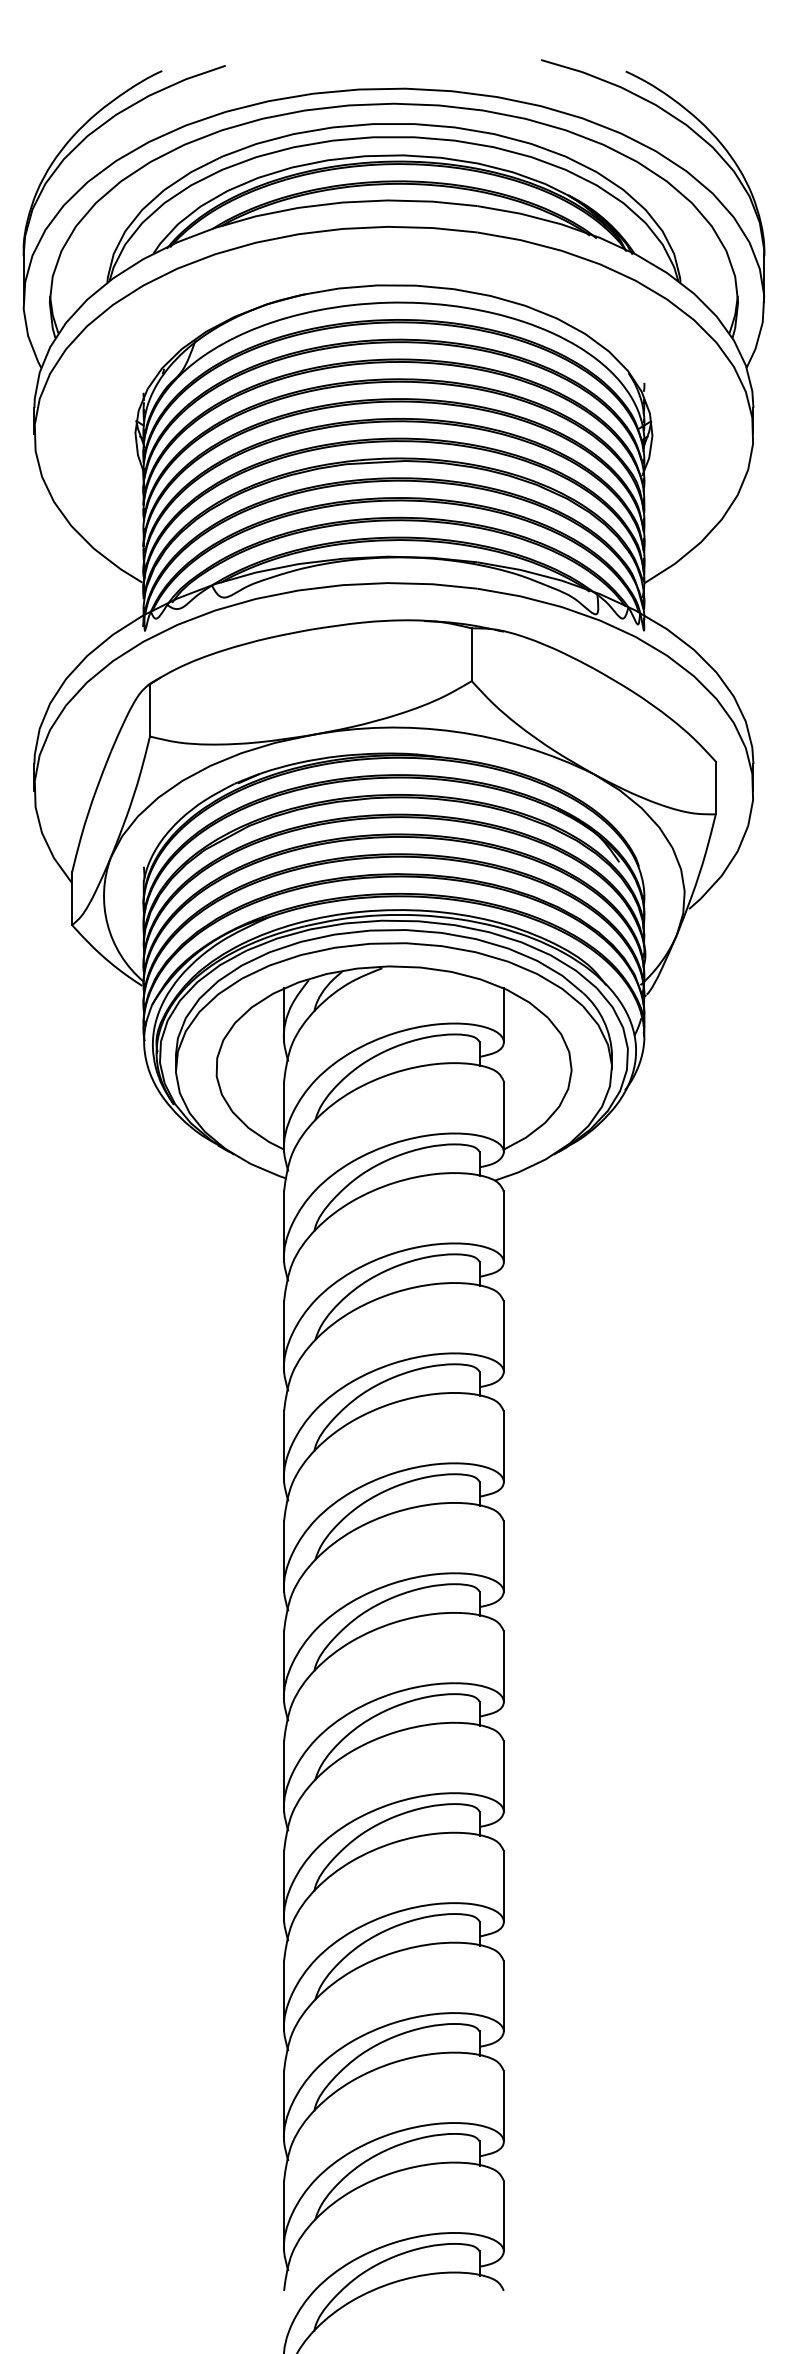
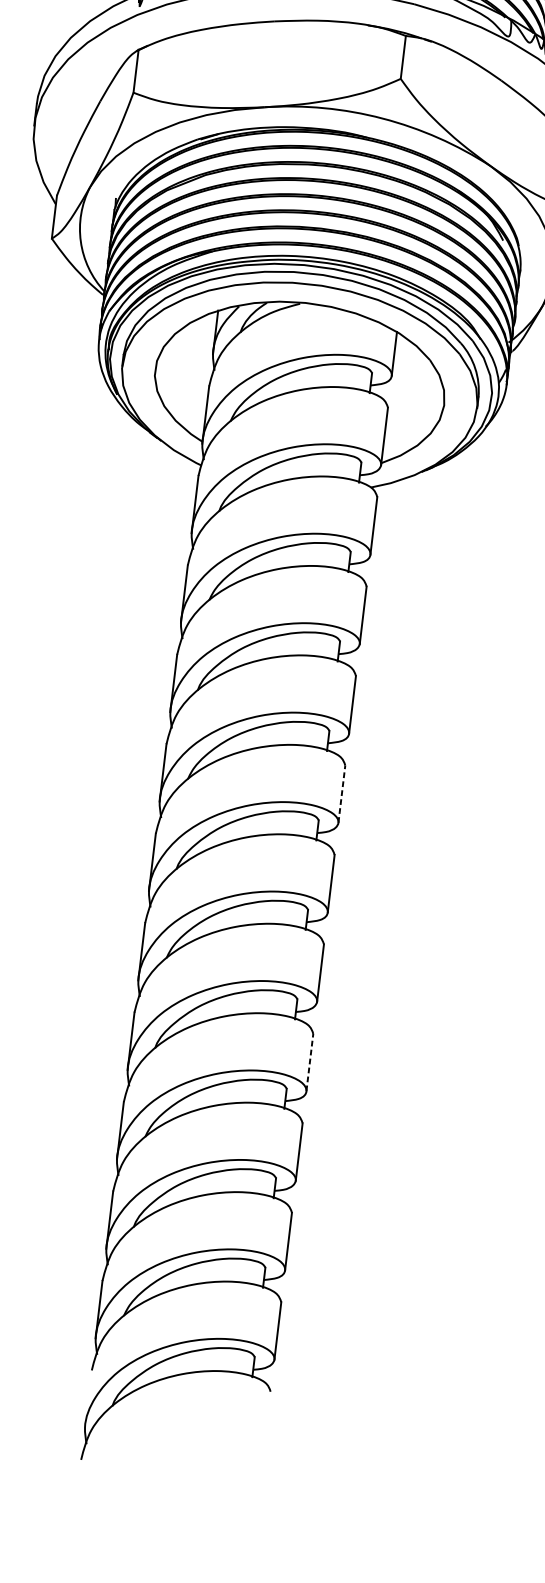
line: (503, 1555) -> (341, 793), solid -> dashed
line: (503, 1885) -> (309, 1061), solid -> dashed

